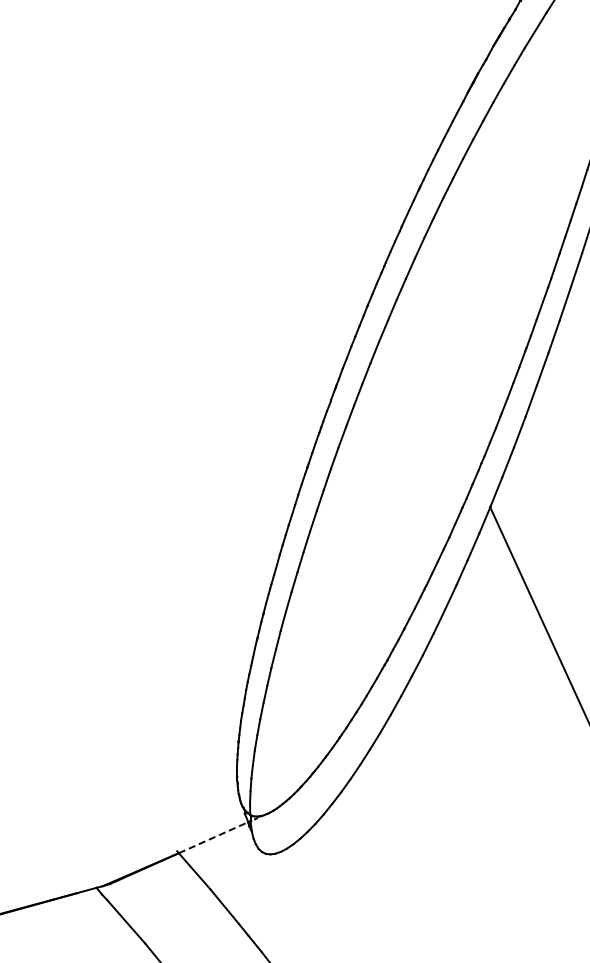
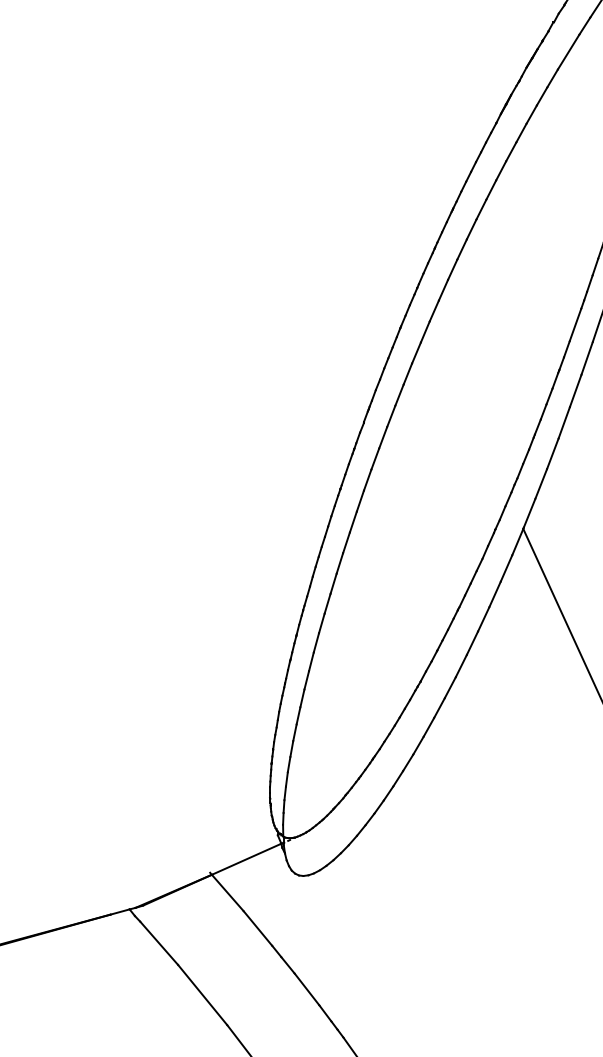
line: (213, 837) -> (246, 859), dashed -> solid

